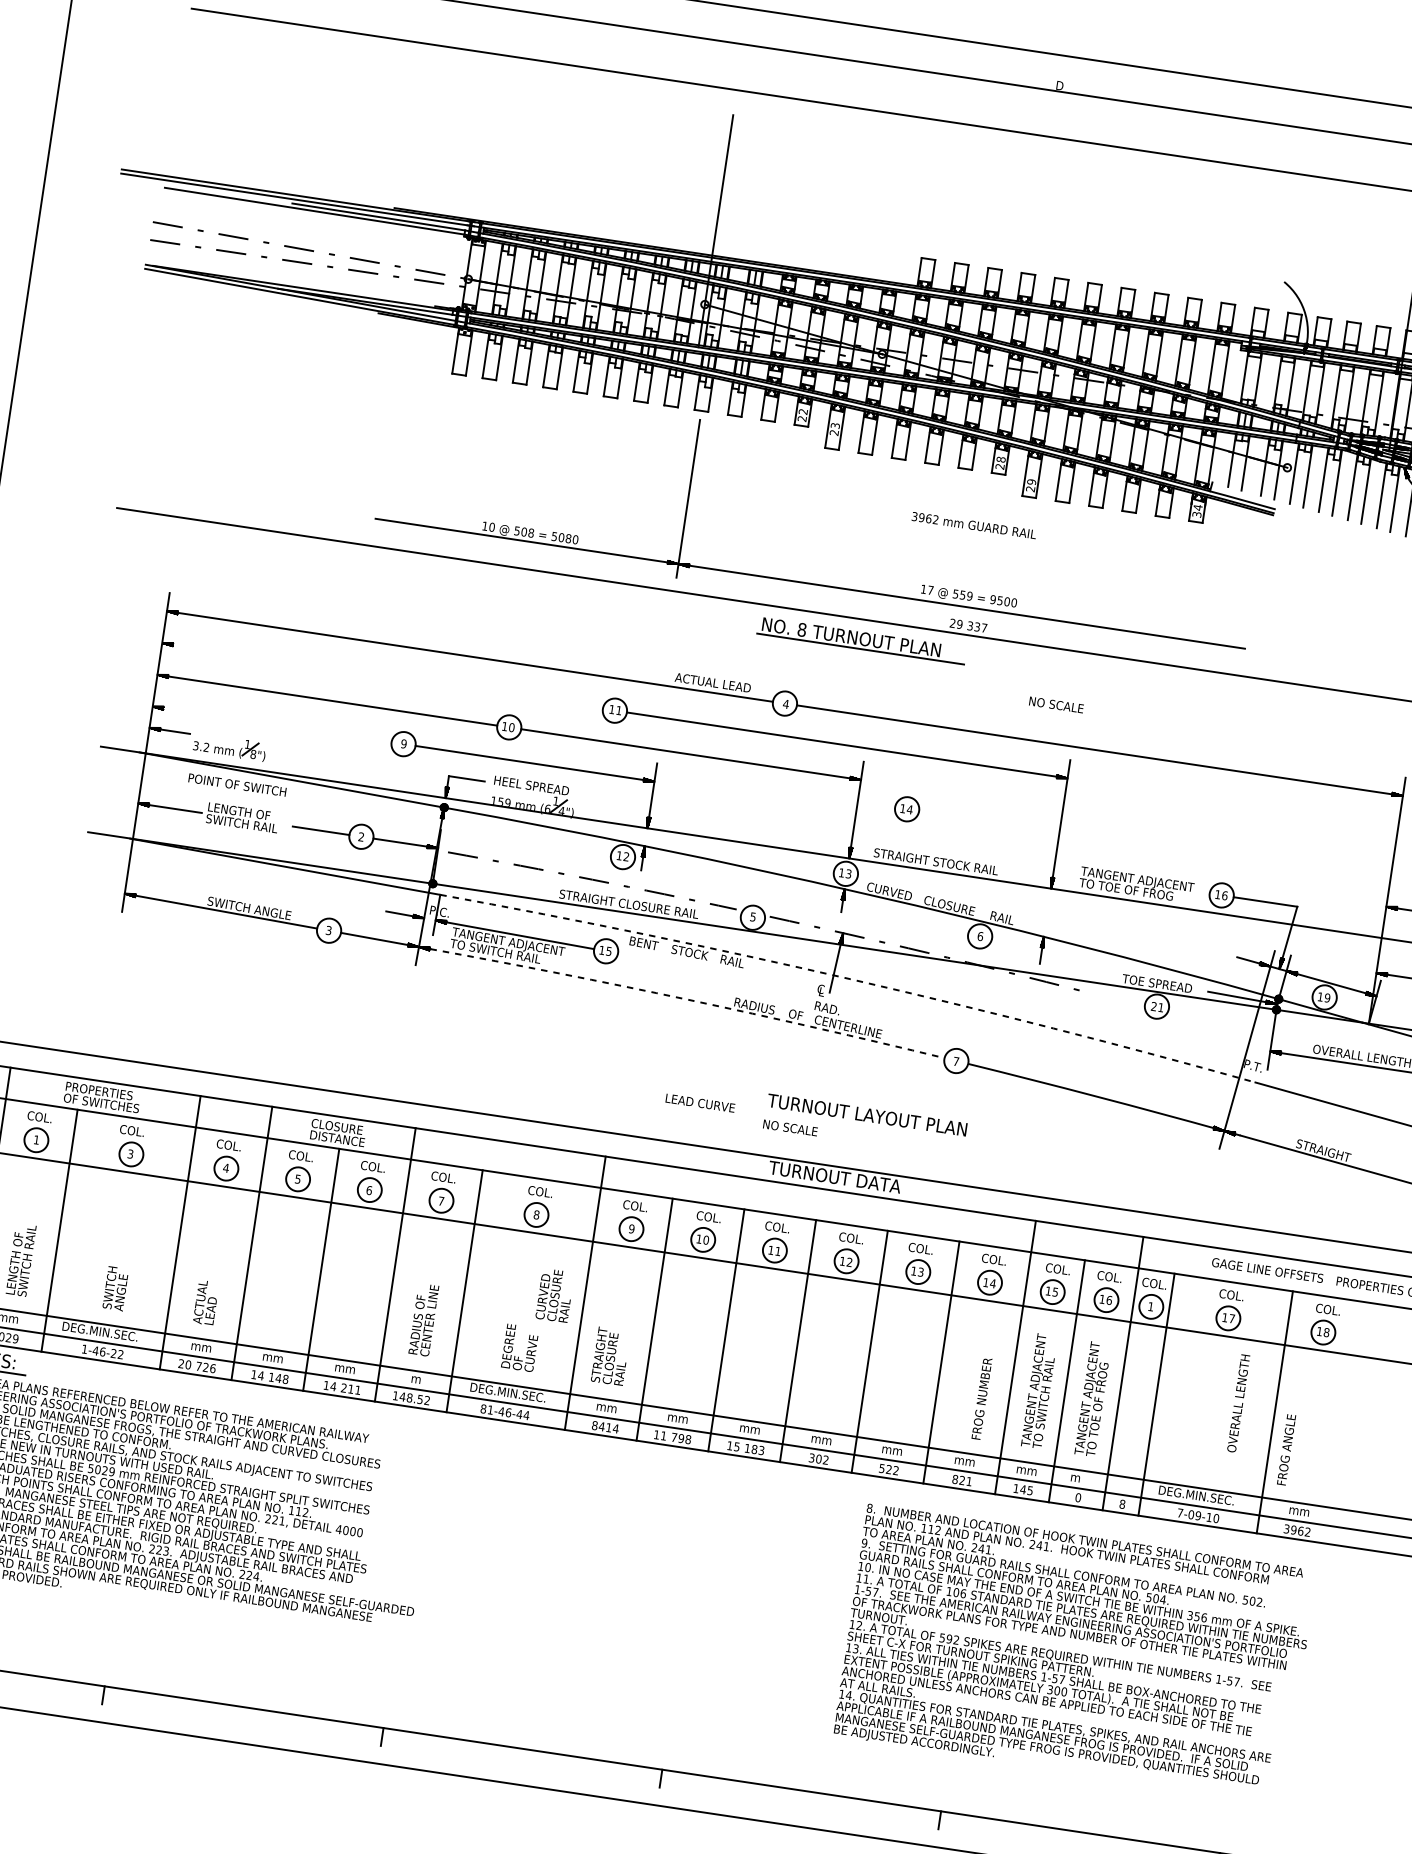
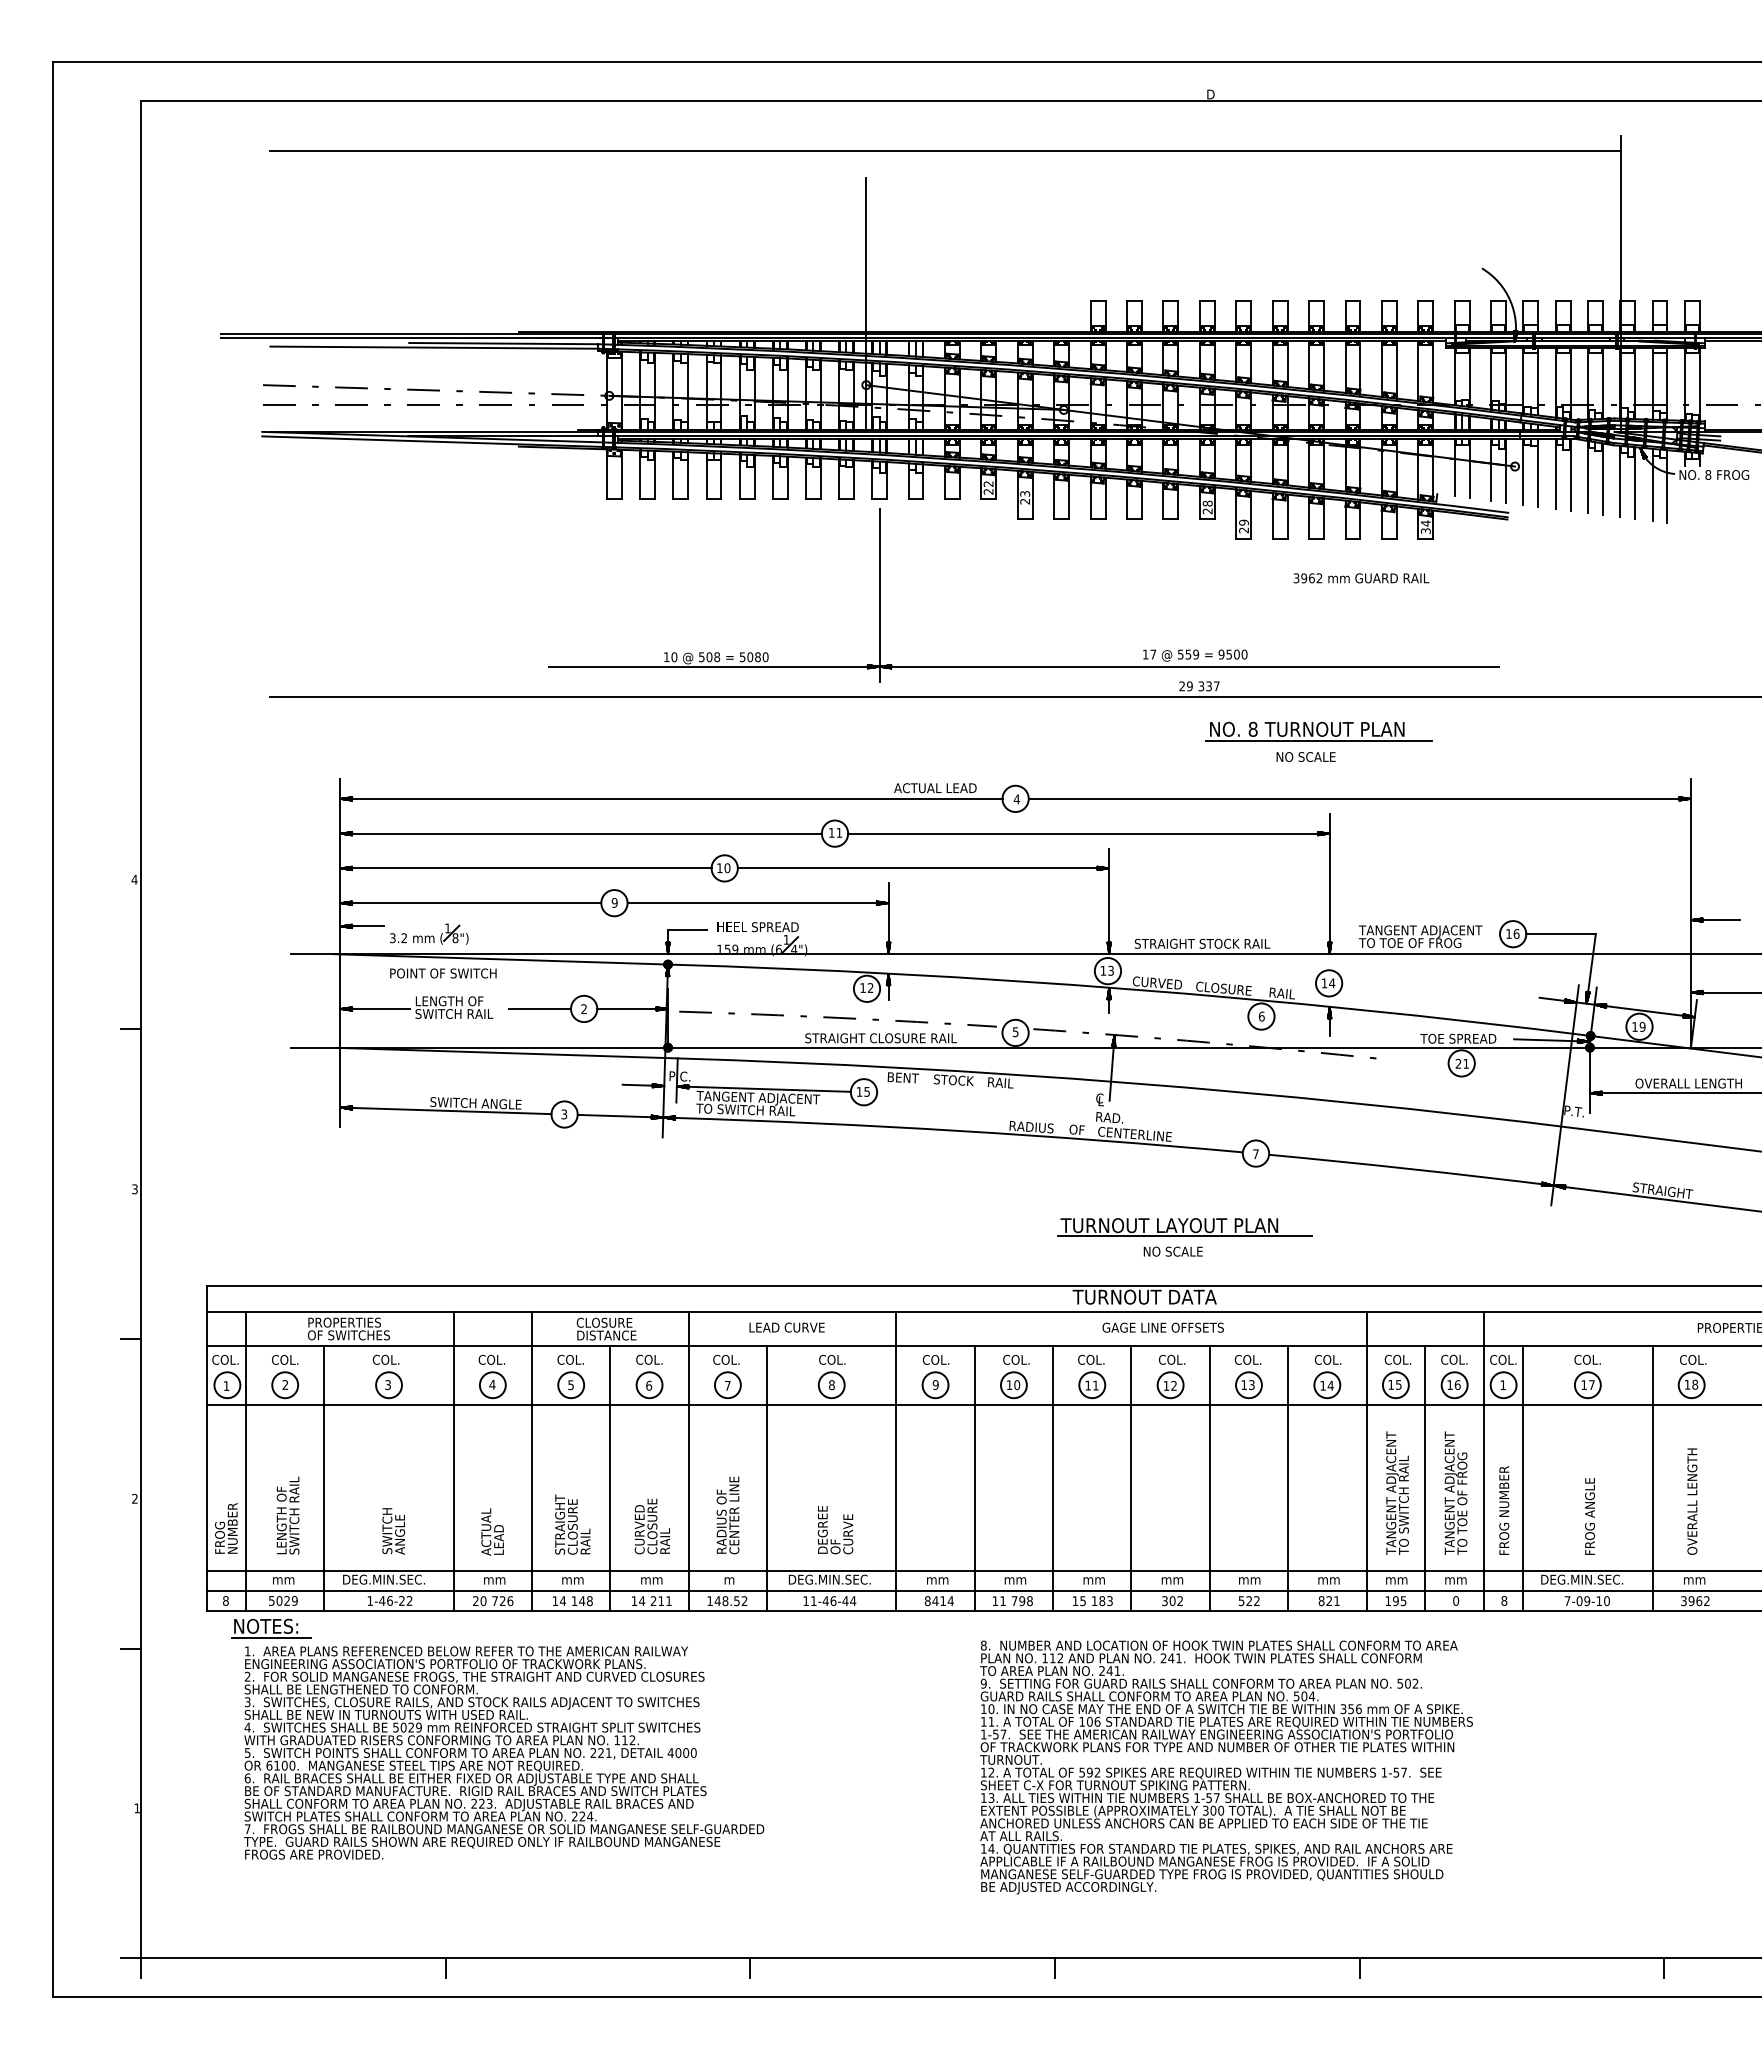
text: (974, 525) -> (1361, 578), moved
part: (861, 640) -> (1318, 731), moved
line: (382, 675) -> (580, 833), added
line: (271, 724) -> (470, 903), added
part: (907, 809) -> (1329, 983), moved
arc: (850, 979) -> (1129, 1083), dashed -> solid
arc: (688, 999) -> (959, 1130), dashed -> solid
text: (699, 1103) -> (786, 1327), moved
text: (789, 1127) -> (1172, 1251), moved
line: (880, 1127) -> (1185, 1236), added
text: (35, 1139) -> (284, 1384), 1 -> 2
text: (1267, 1270) -> (1162, 1327), moved
text: (554, 1295) -> (651, 1526), moved
text: (610, 1356) -> (572, 1524), moved
text: (982, 1398) -> (1504, 1510), moved
text: (1238, 1403) -> (1692, 1501), moved
text: (483, 1409) -> (806, 1601), 81-46-44 -> 11-46-44
text: (1286, 1449) -> (1589, 1516), moved
text: (1086, 1479) -> (1461, 1580), m -> mm
text: (1022, 1489) -> (1395, 1601), 145 -> 195
text: (1075, 1653) -> (1226, 1767), moved

